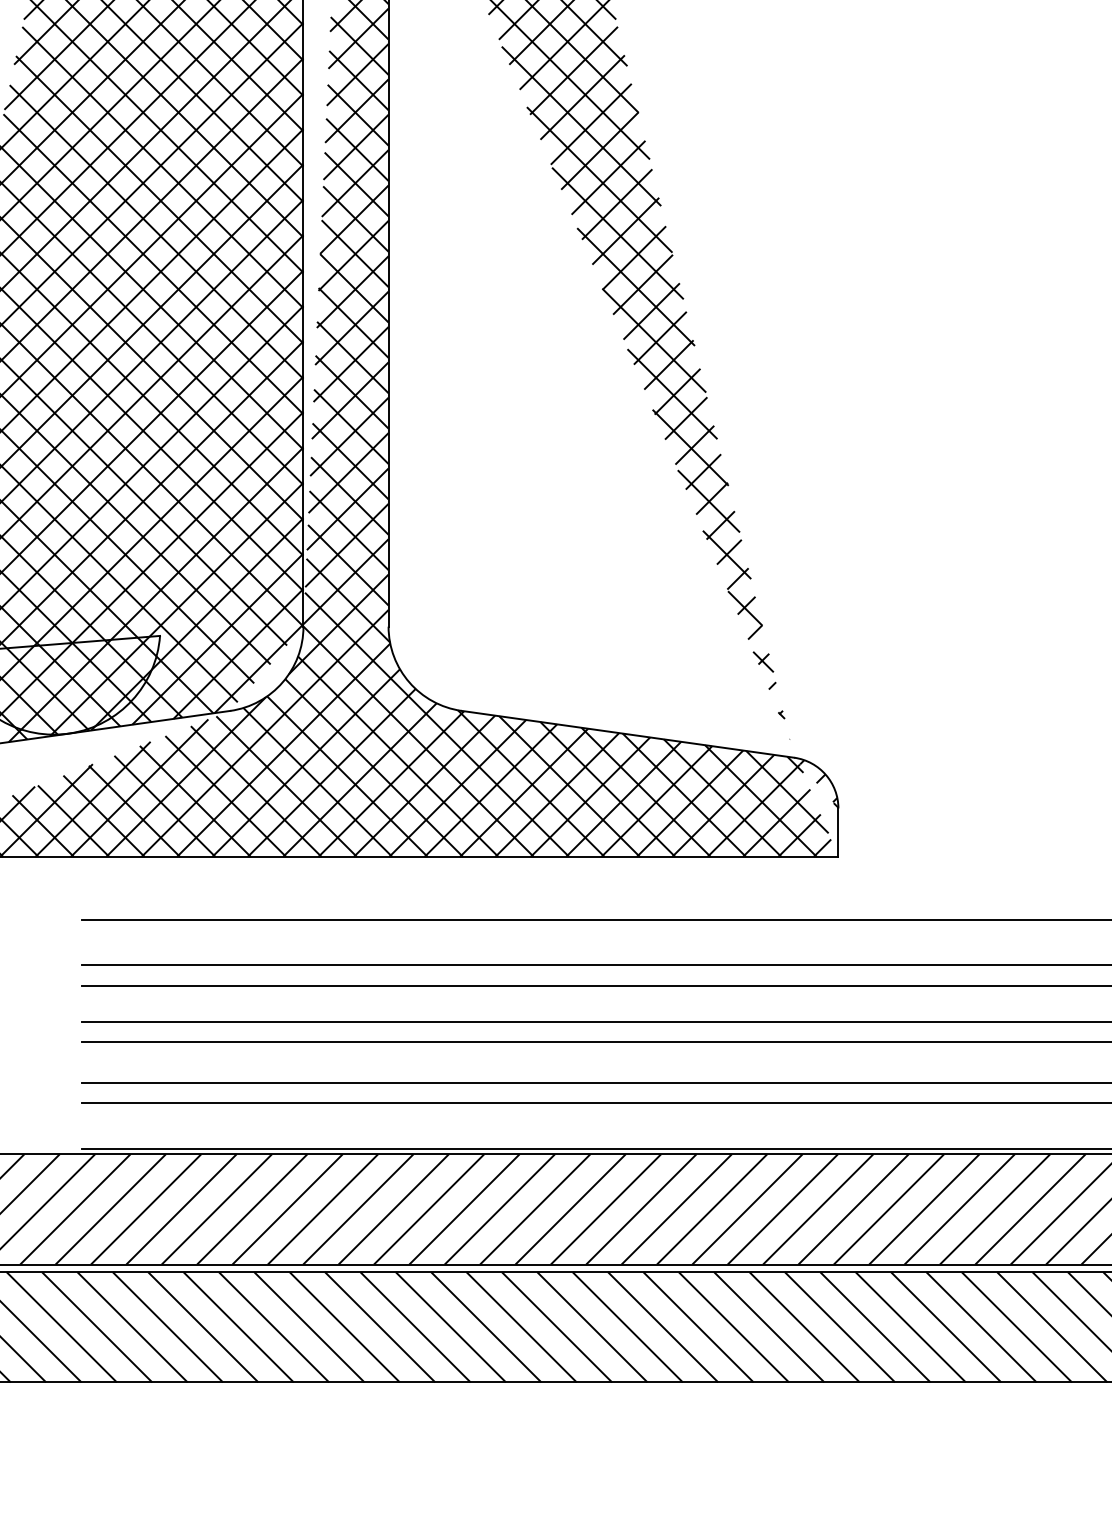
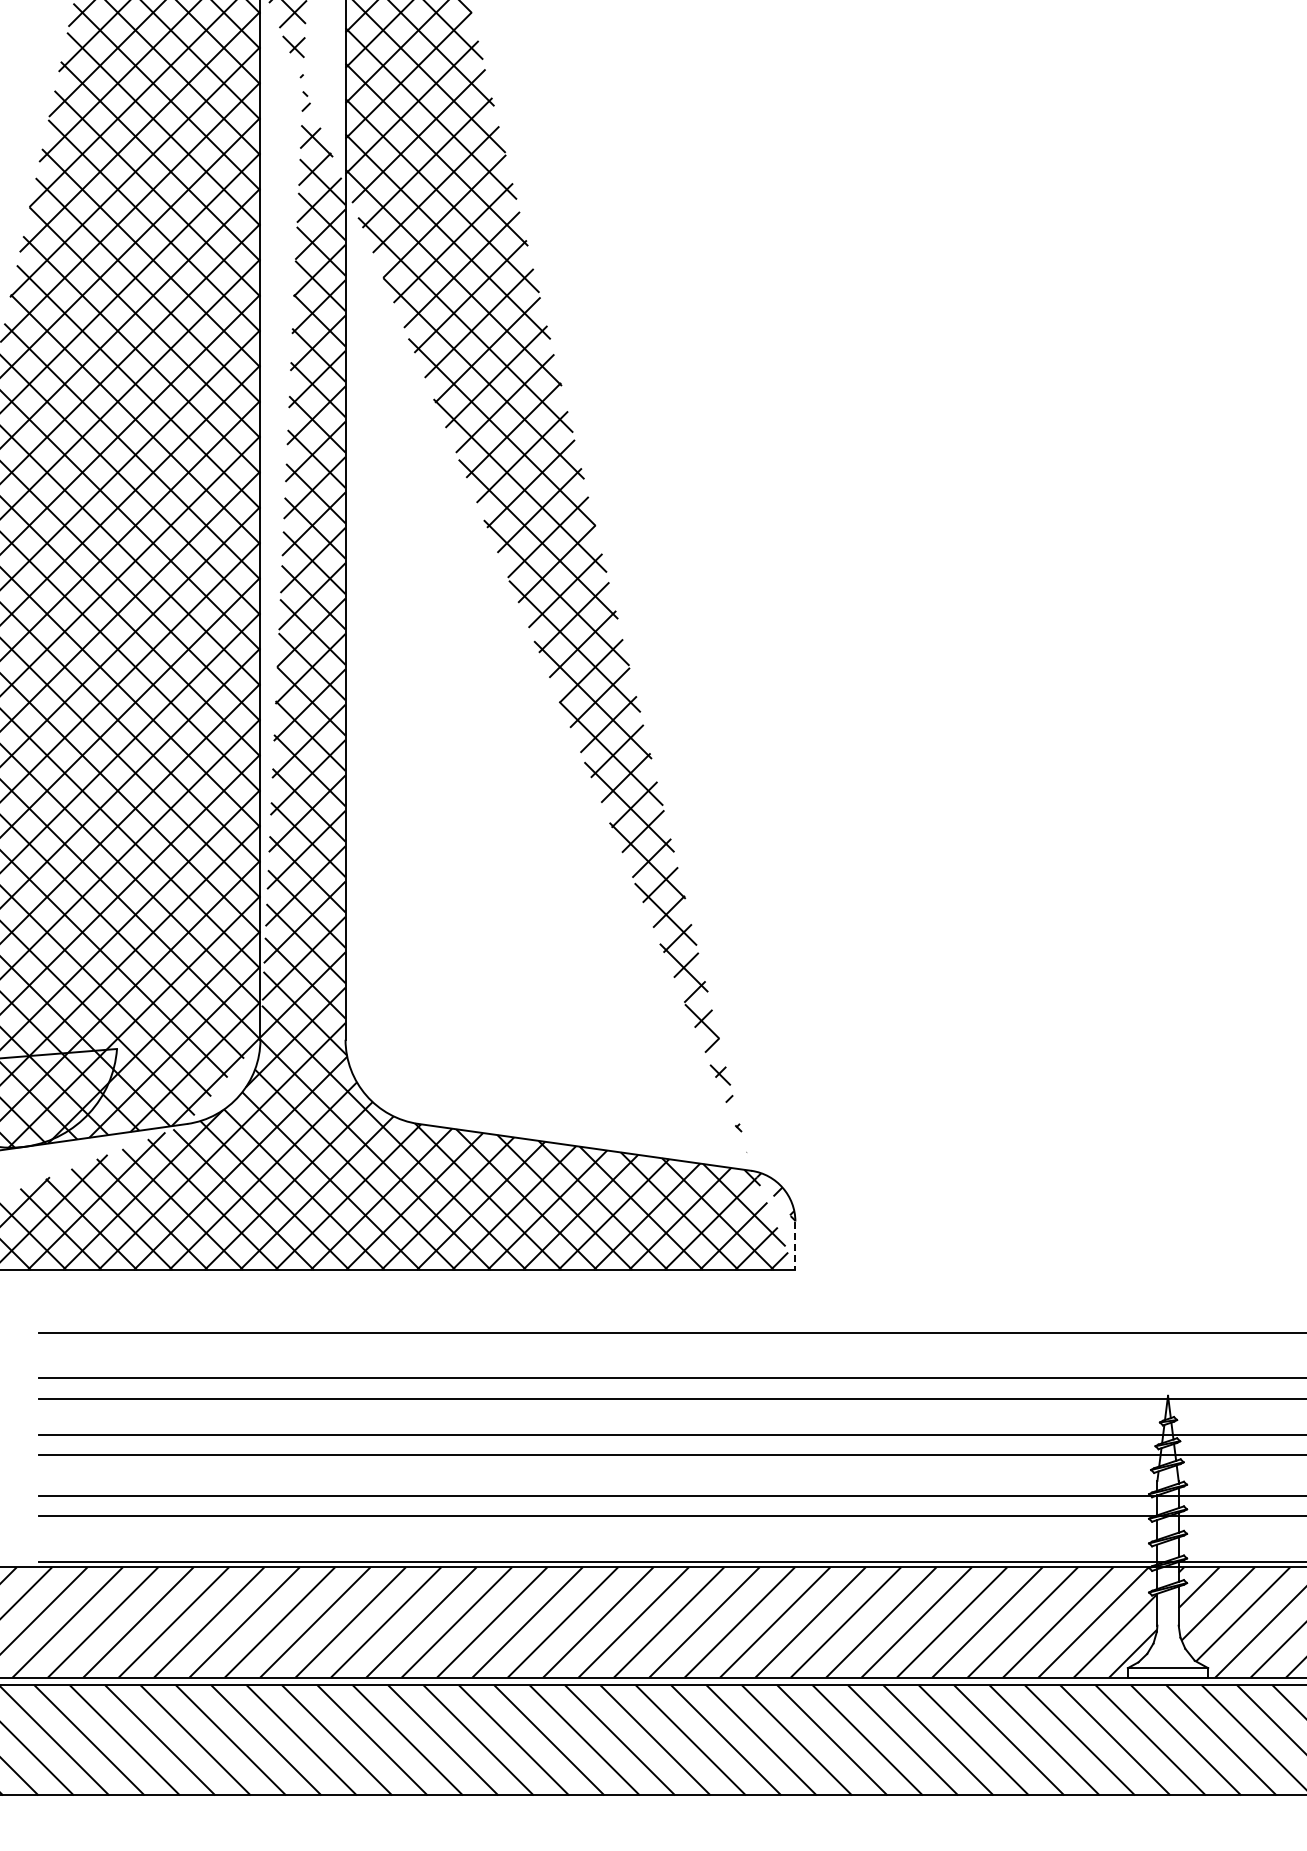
line: (838, 833) -> (795, 1246), solid -> dashed

